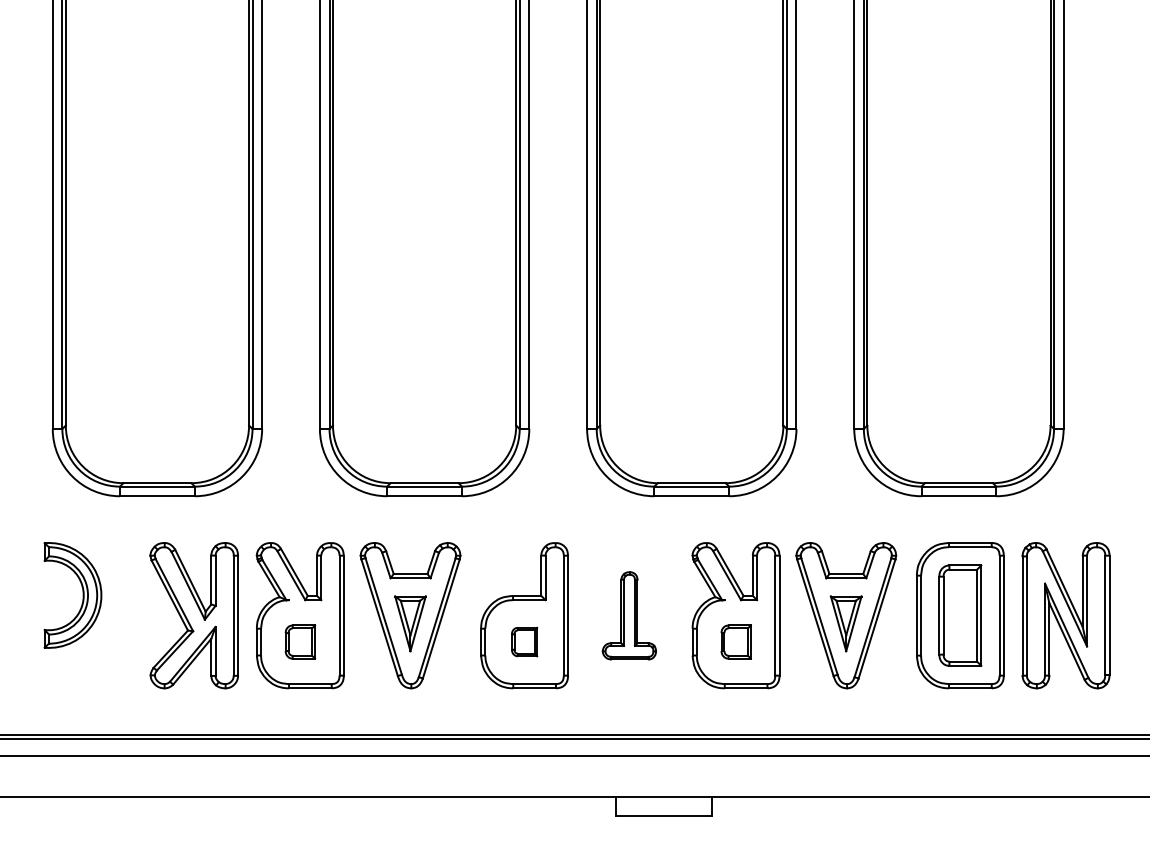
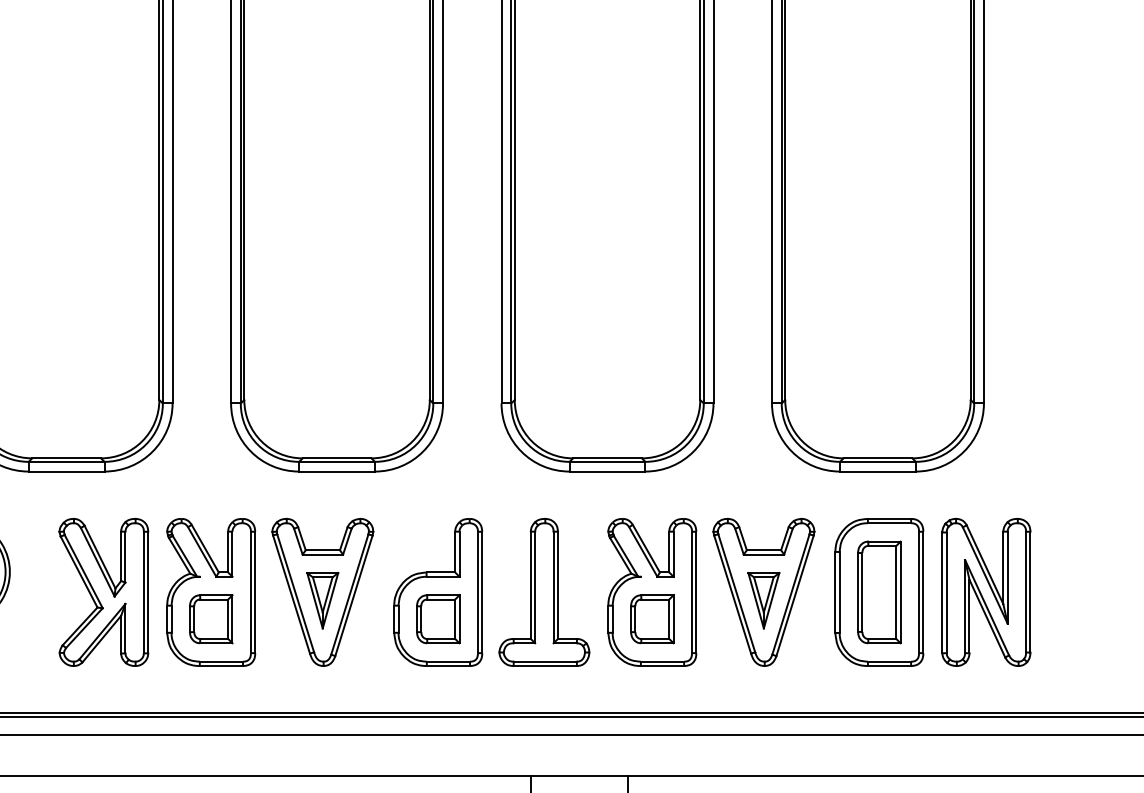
part: (629, 615) -> (544, 592), size x1.67
part: (300, 641) -> (211, 618), size x1.43
part: (524, 641) -> (438, 618), size x1.67
part: (736, 641) -> (652, 618), size x1.43

